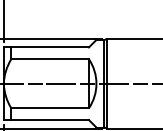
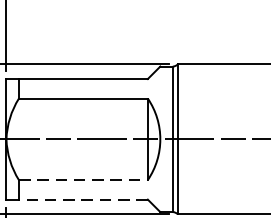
line: (50, 108) -> (83, 180), solid -> dashed
line: (50, 120) -> (83, 200), solid -> dashed

